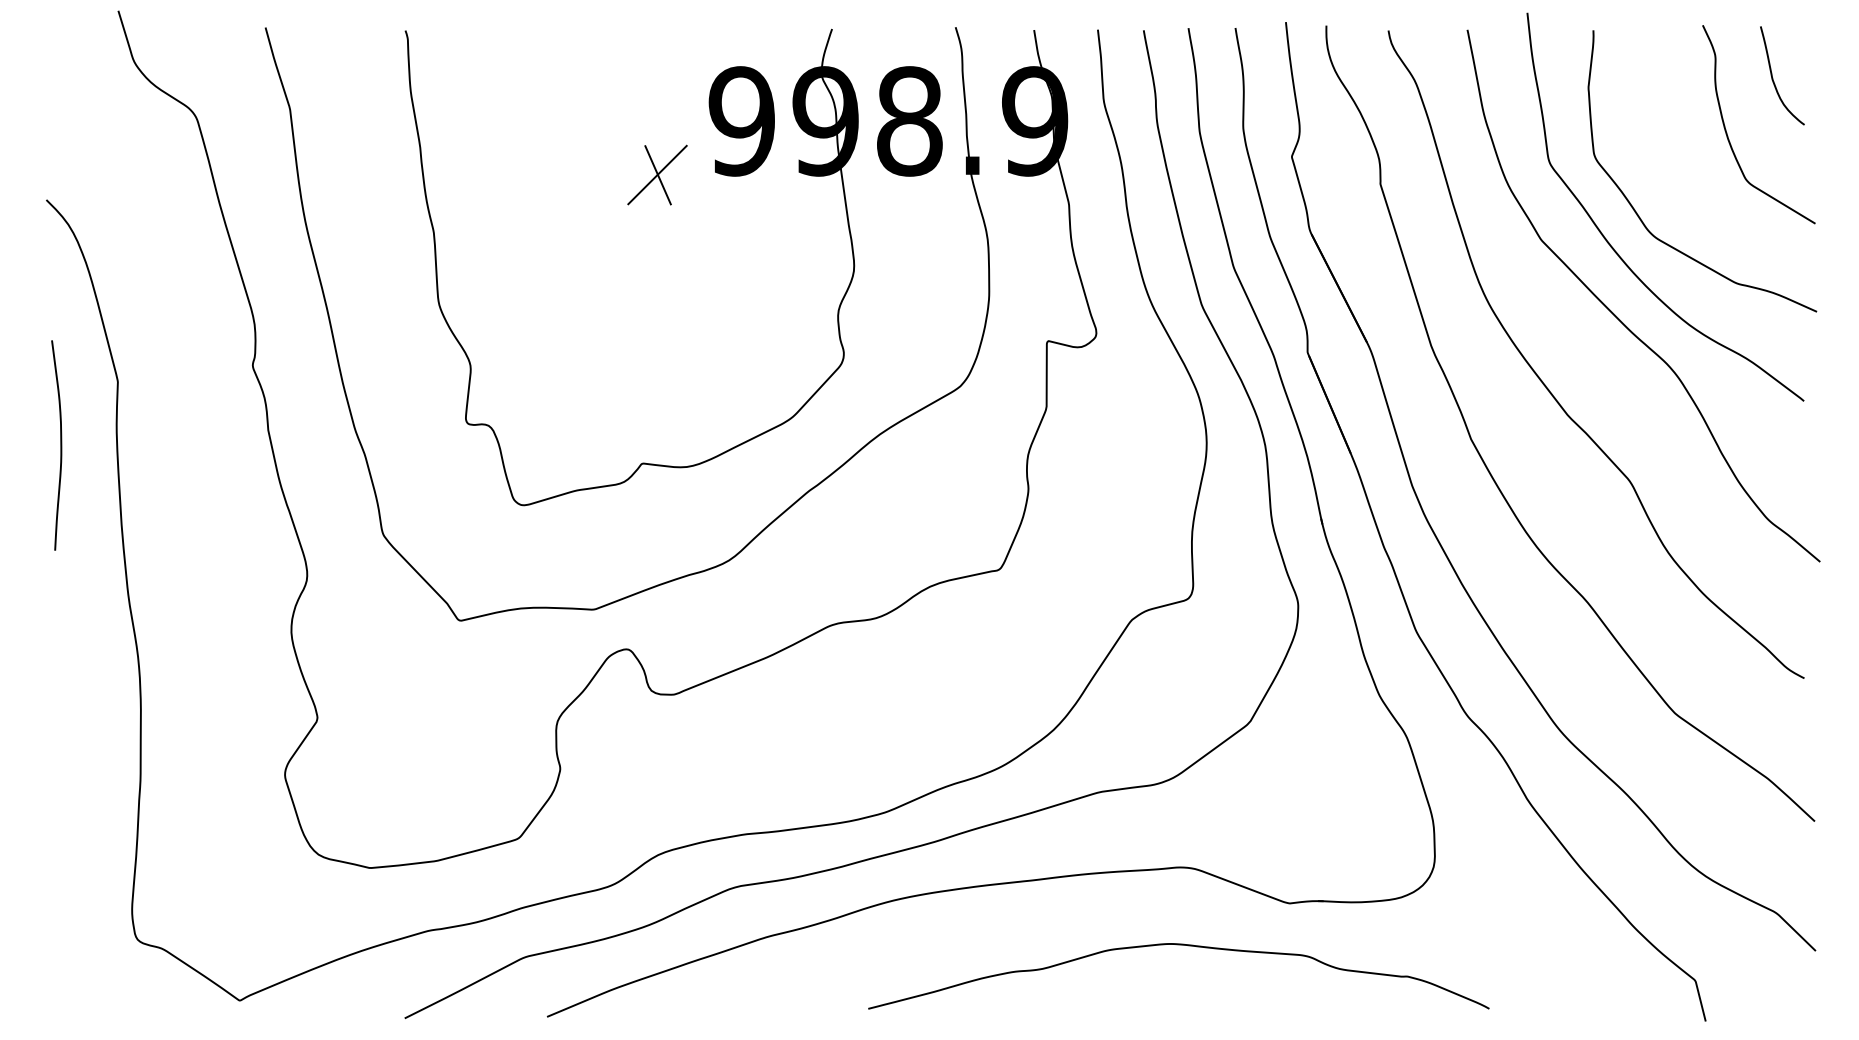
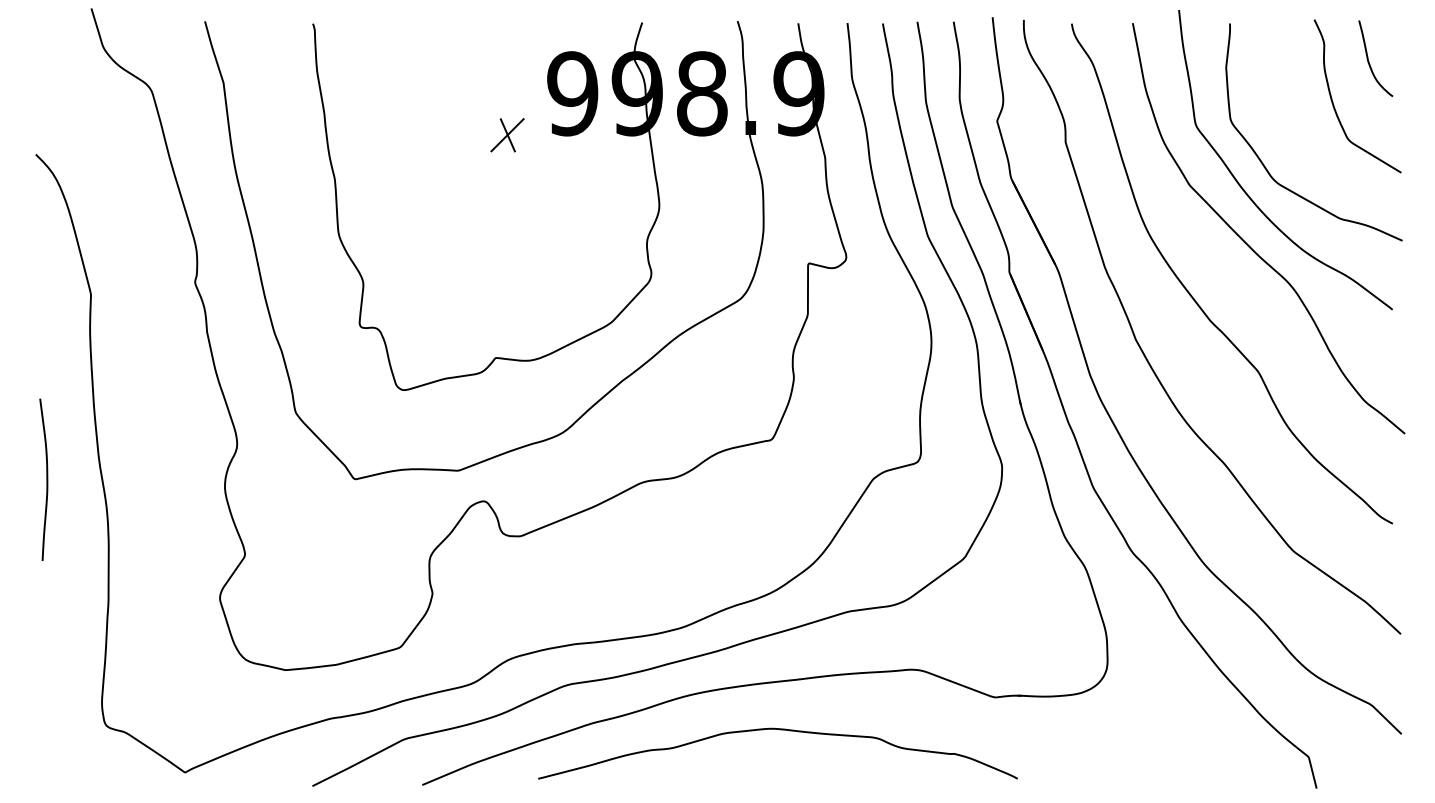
part: (657, 174) -> (507, 134), size x0.71
curve: (60, 445) -> (46, 479), moved
curve: (1178, 945) -> (777, 729), moved

